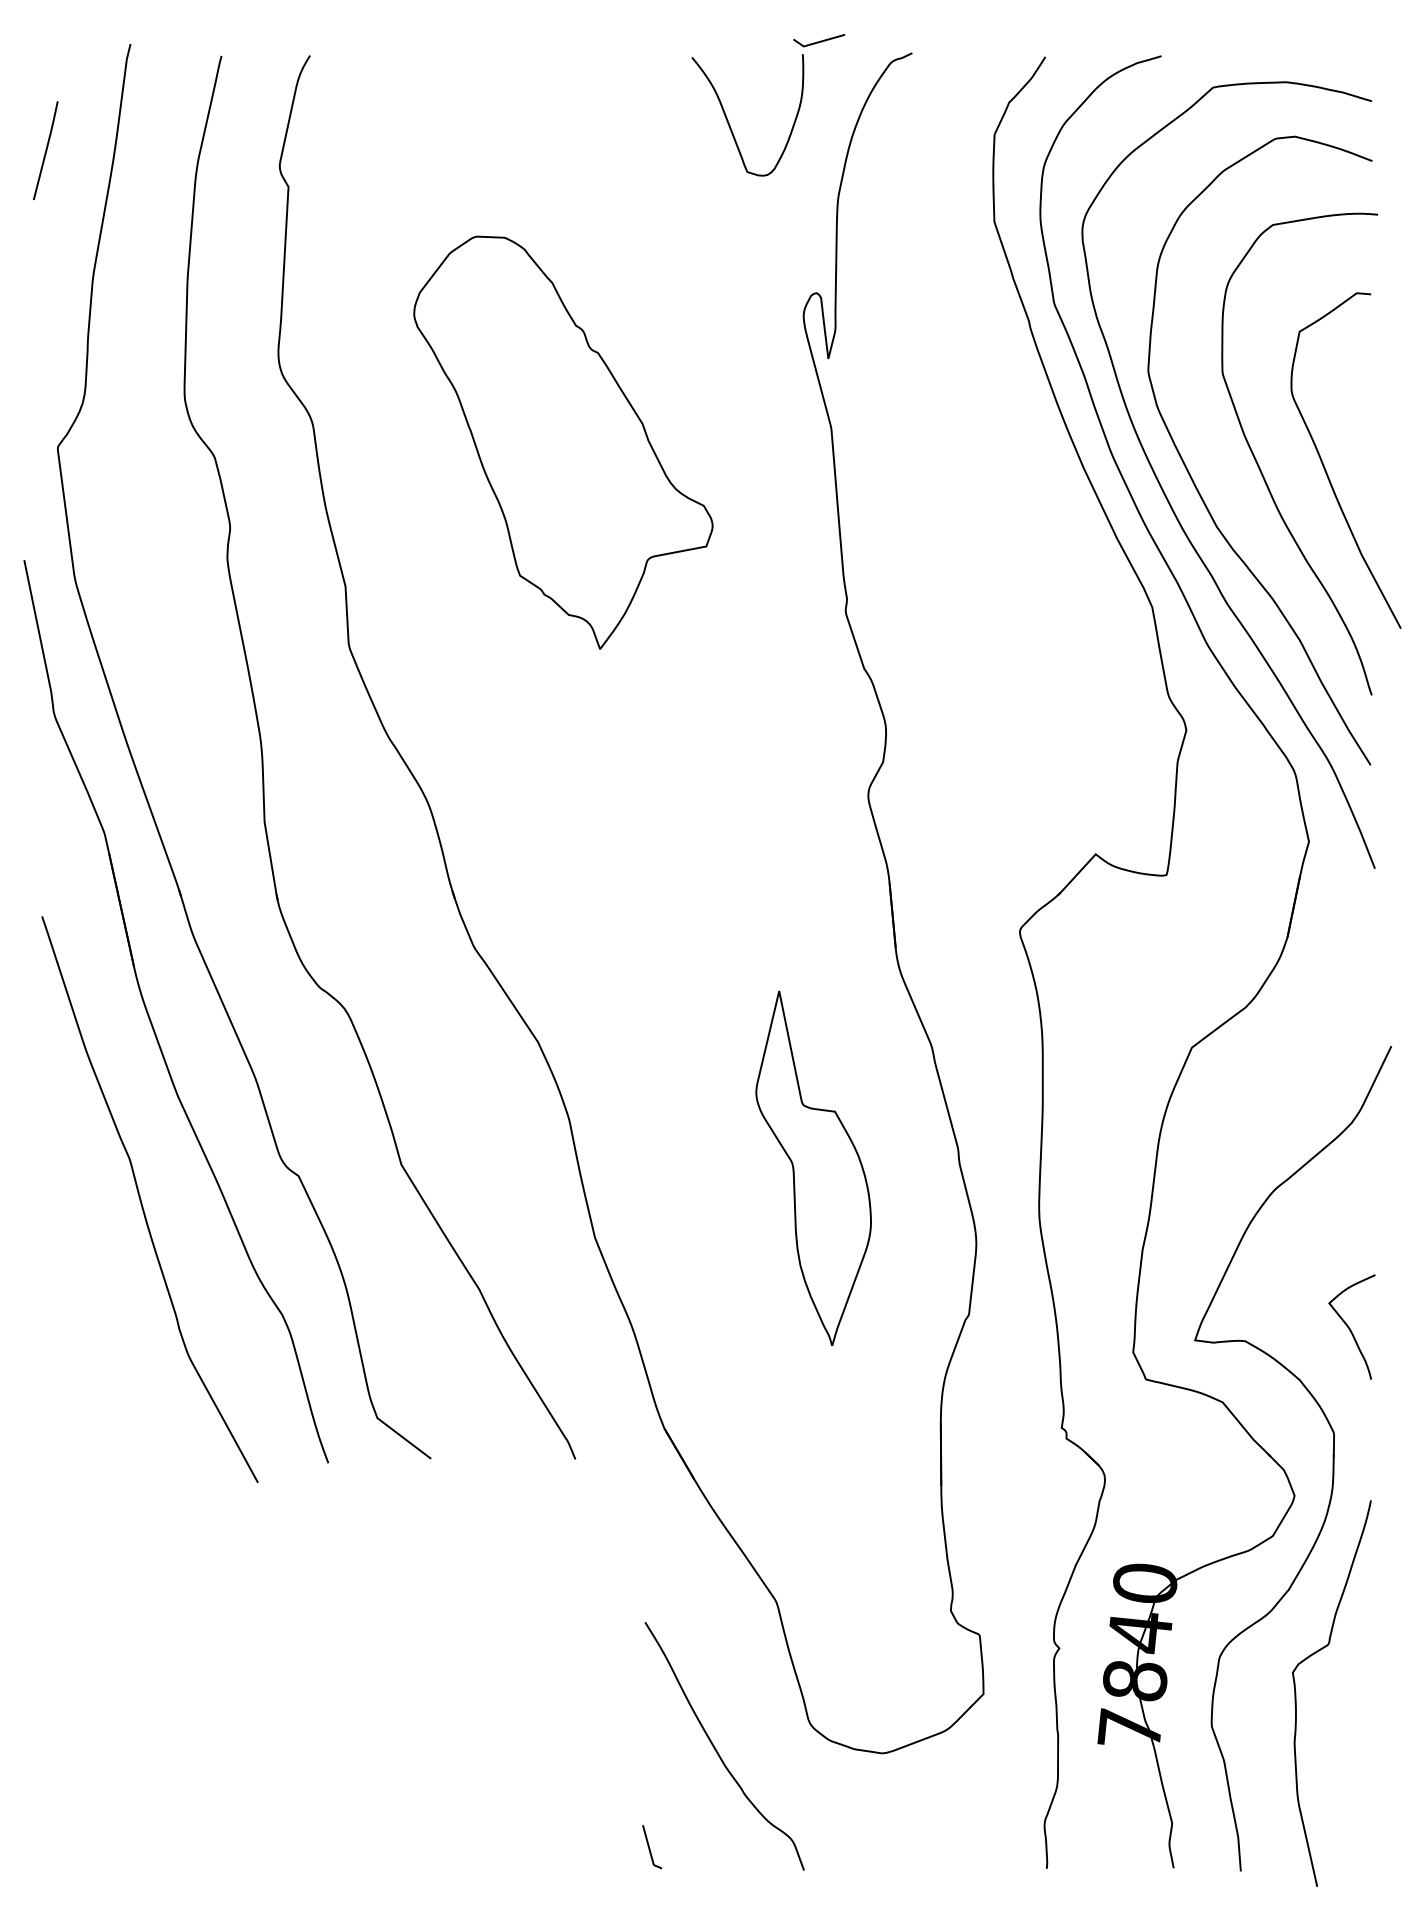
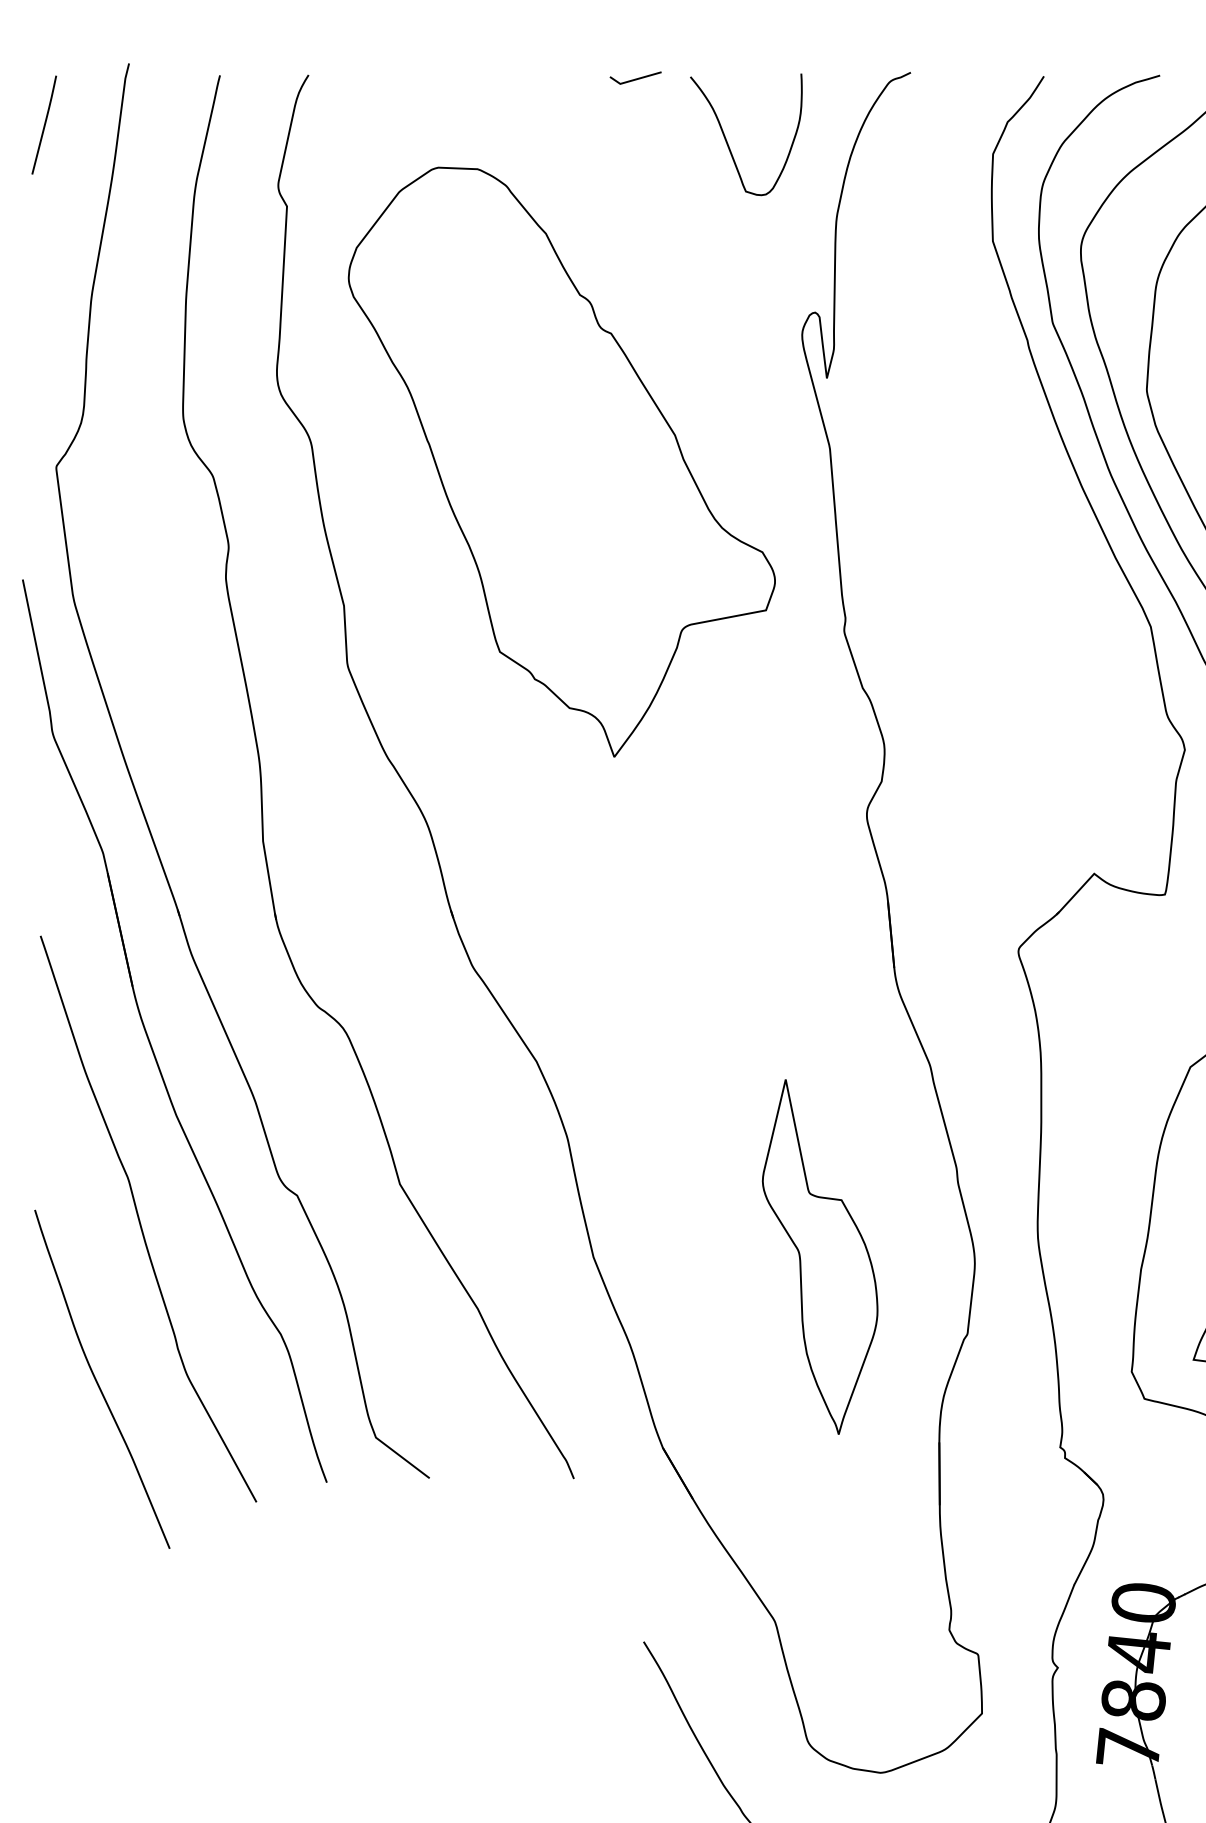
line: (820, 40) -> (637, 77), moved
line: (45, 150) -> (44, 124), moved
part: (563, 442) -> (562, 461), size x1.43
part: (813, 1167) -> (820, 1255), moved
curve: (99, 1362) -> (98, 1381), added

